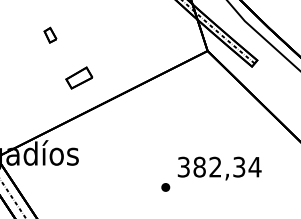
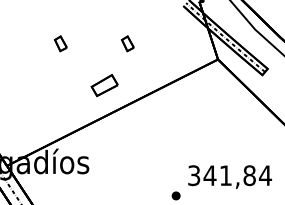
part: (117, 34) -> (127, 42), added
part: (79, 77) -> (104, 84), moved
text: (219, 166) -> (229, 174), 382,34 -> 341,84

